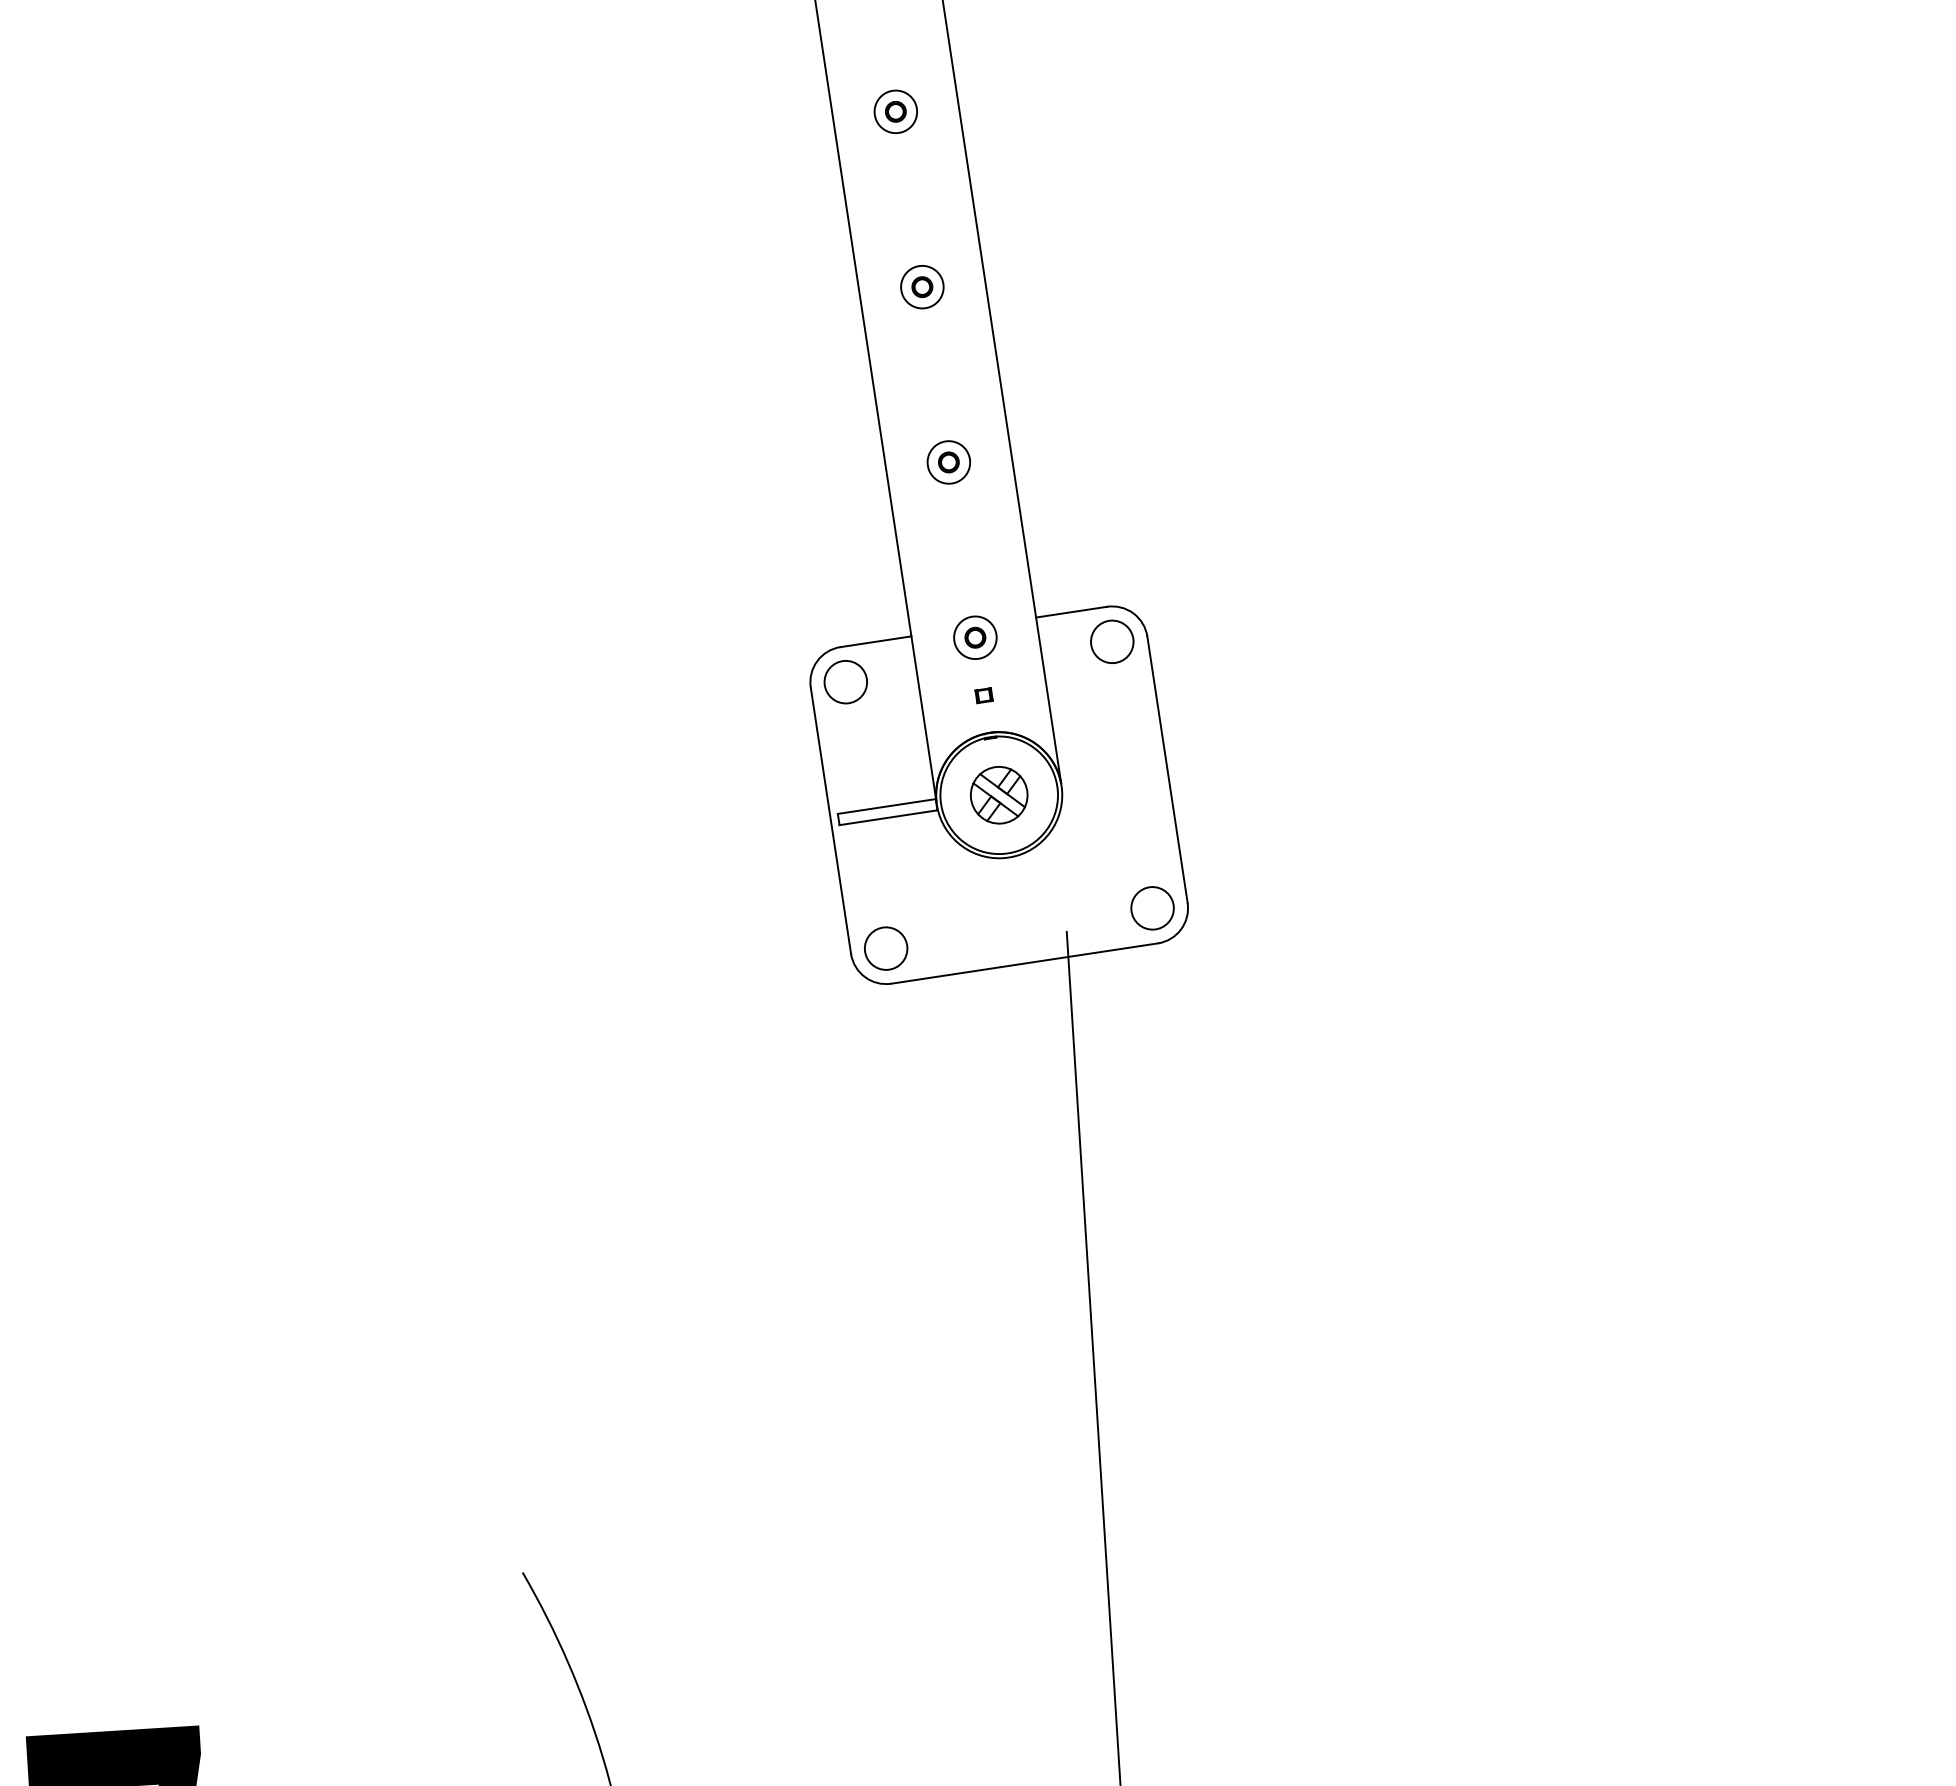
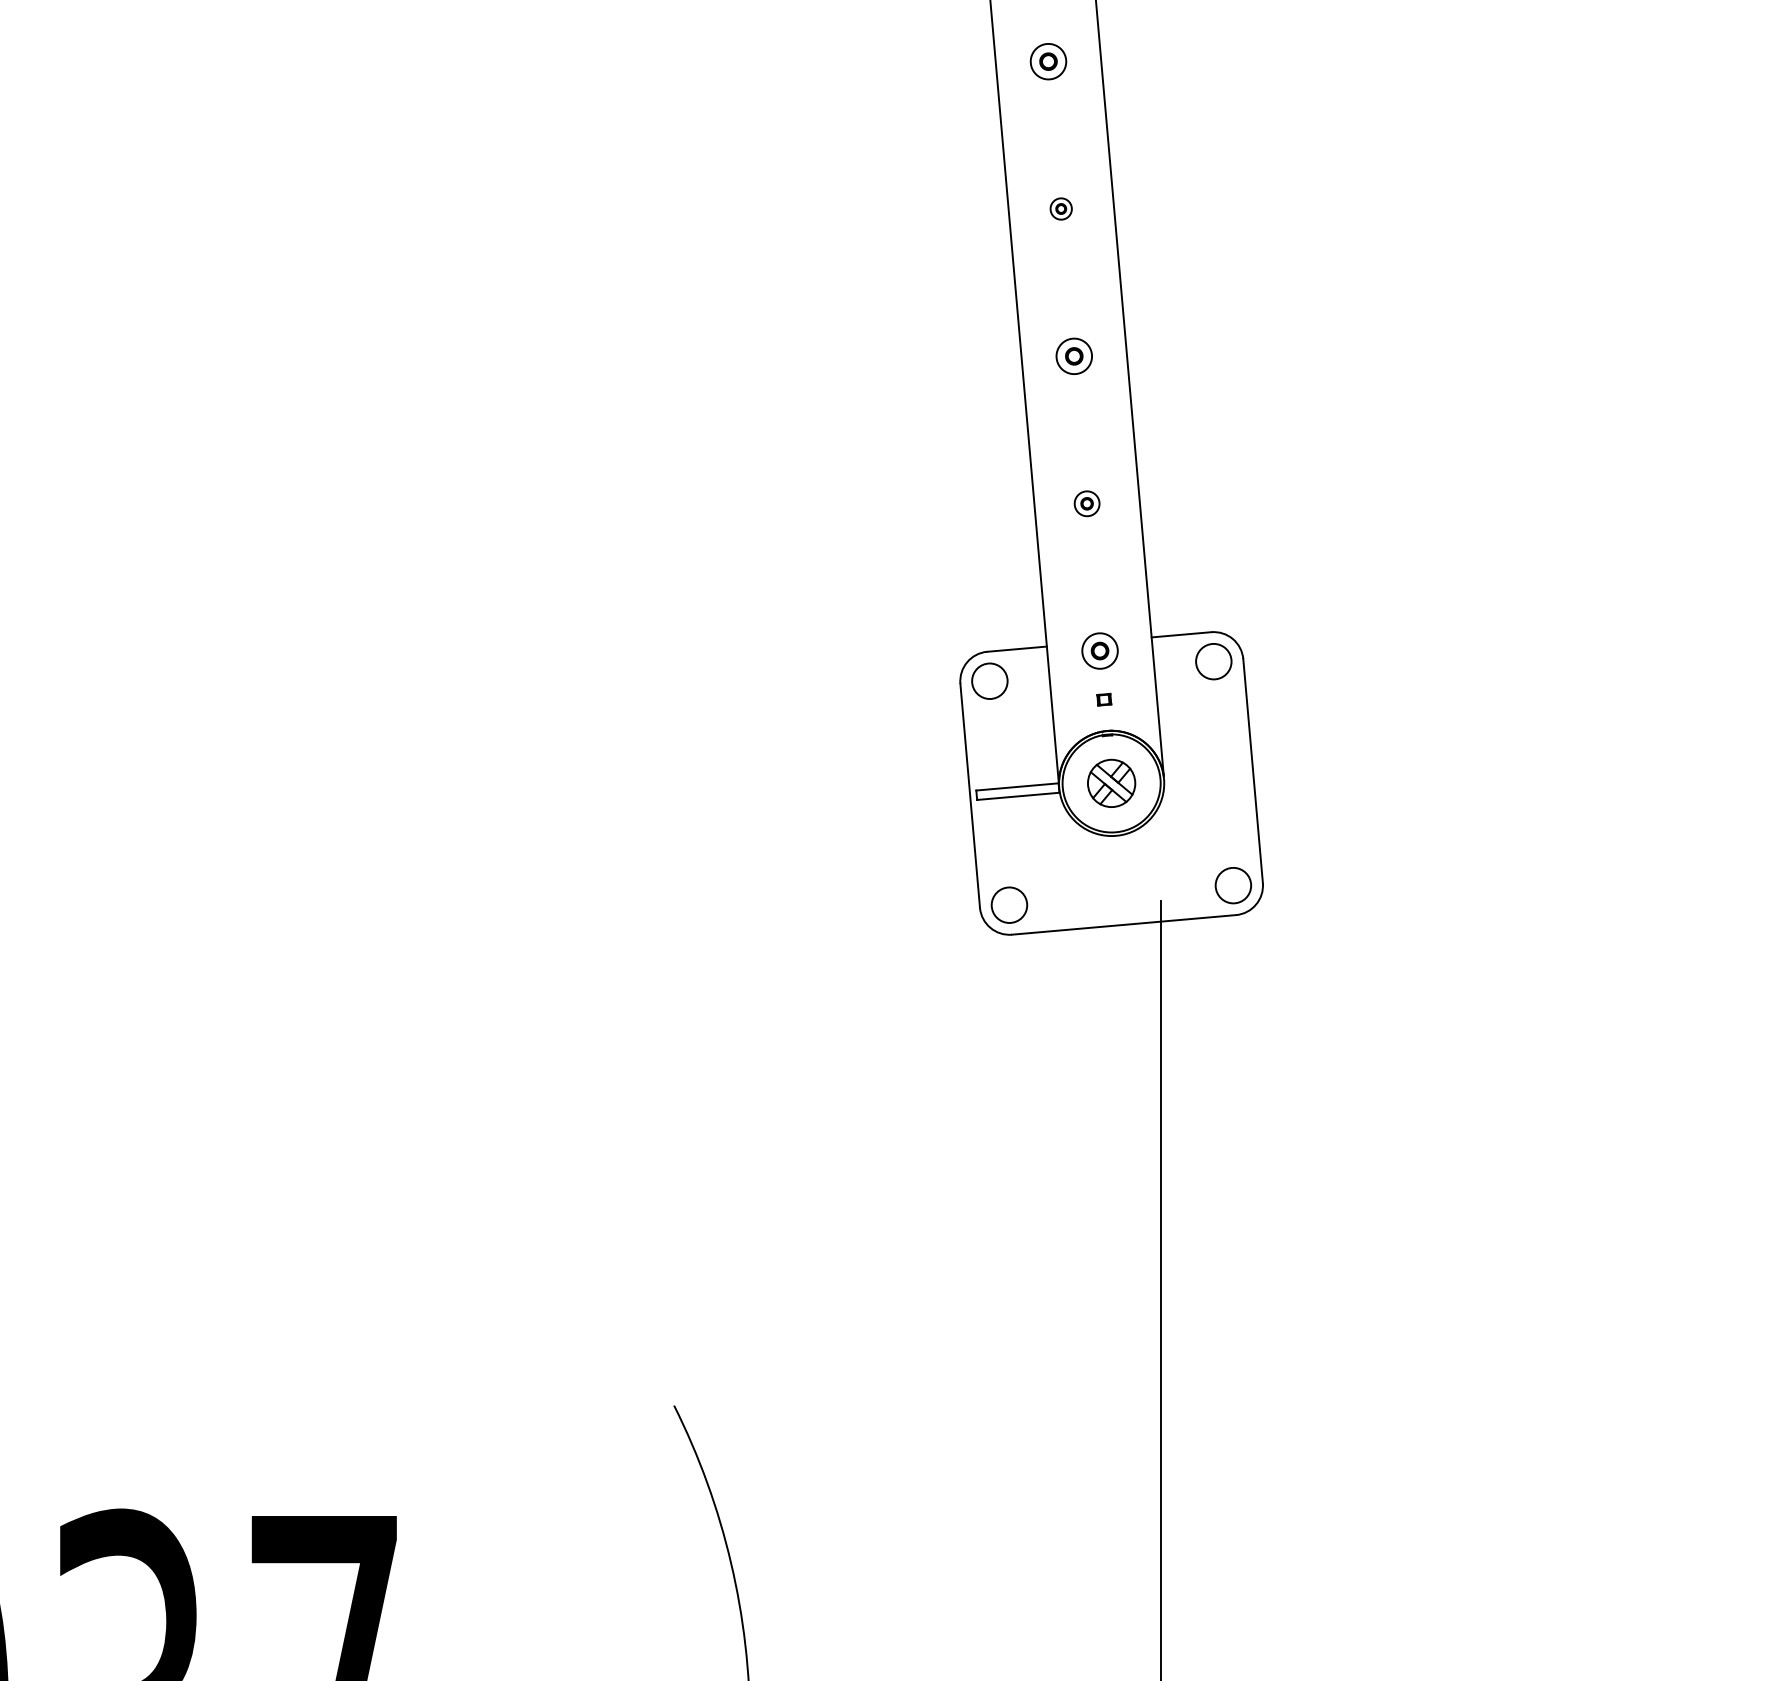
part: (894, 111) -> (1060, 208), size x0.6
part: (948, 462) -> (1086, 503), size x0.7

